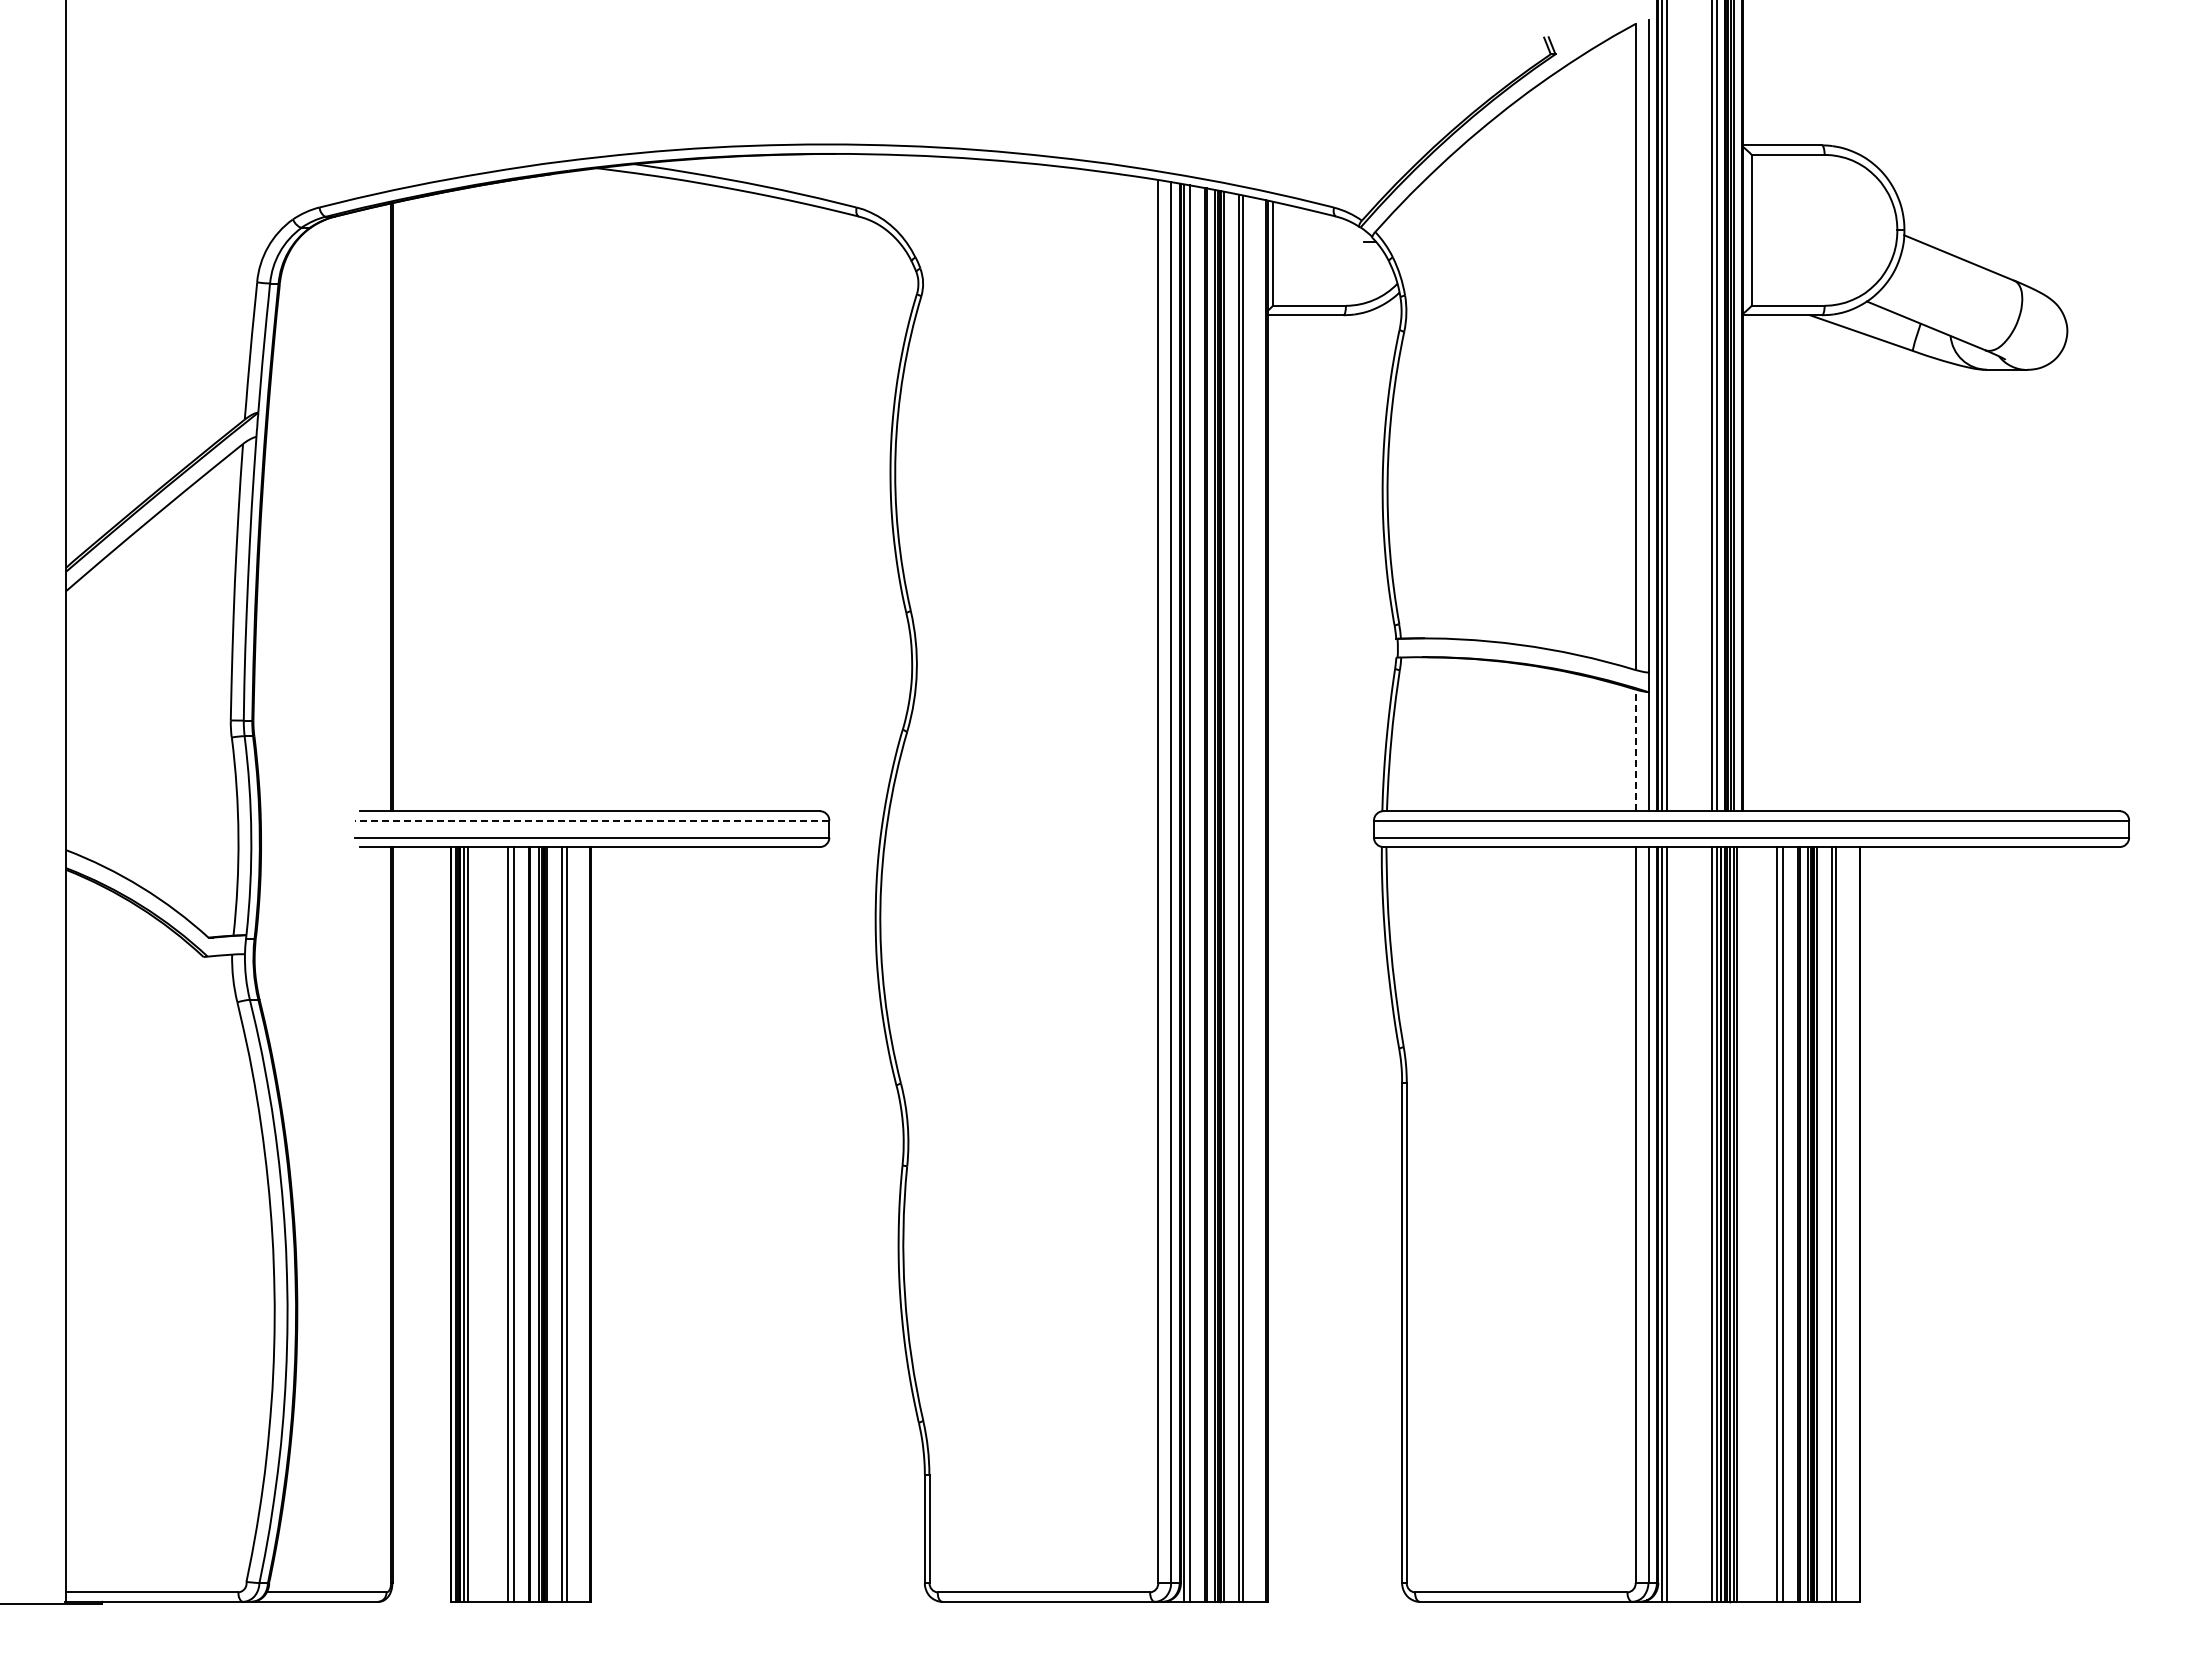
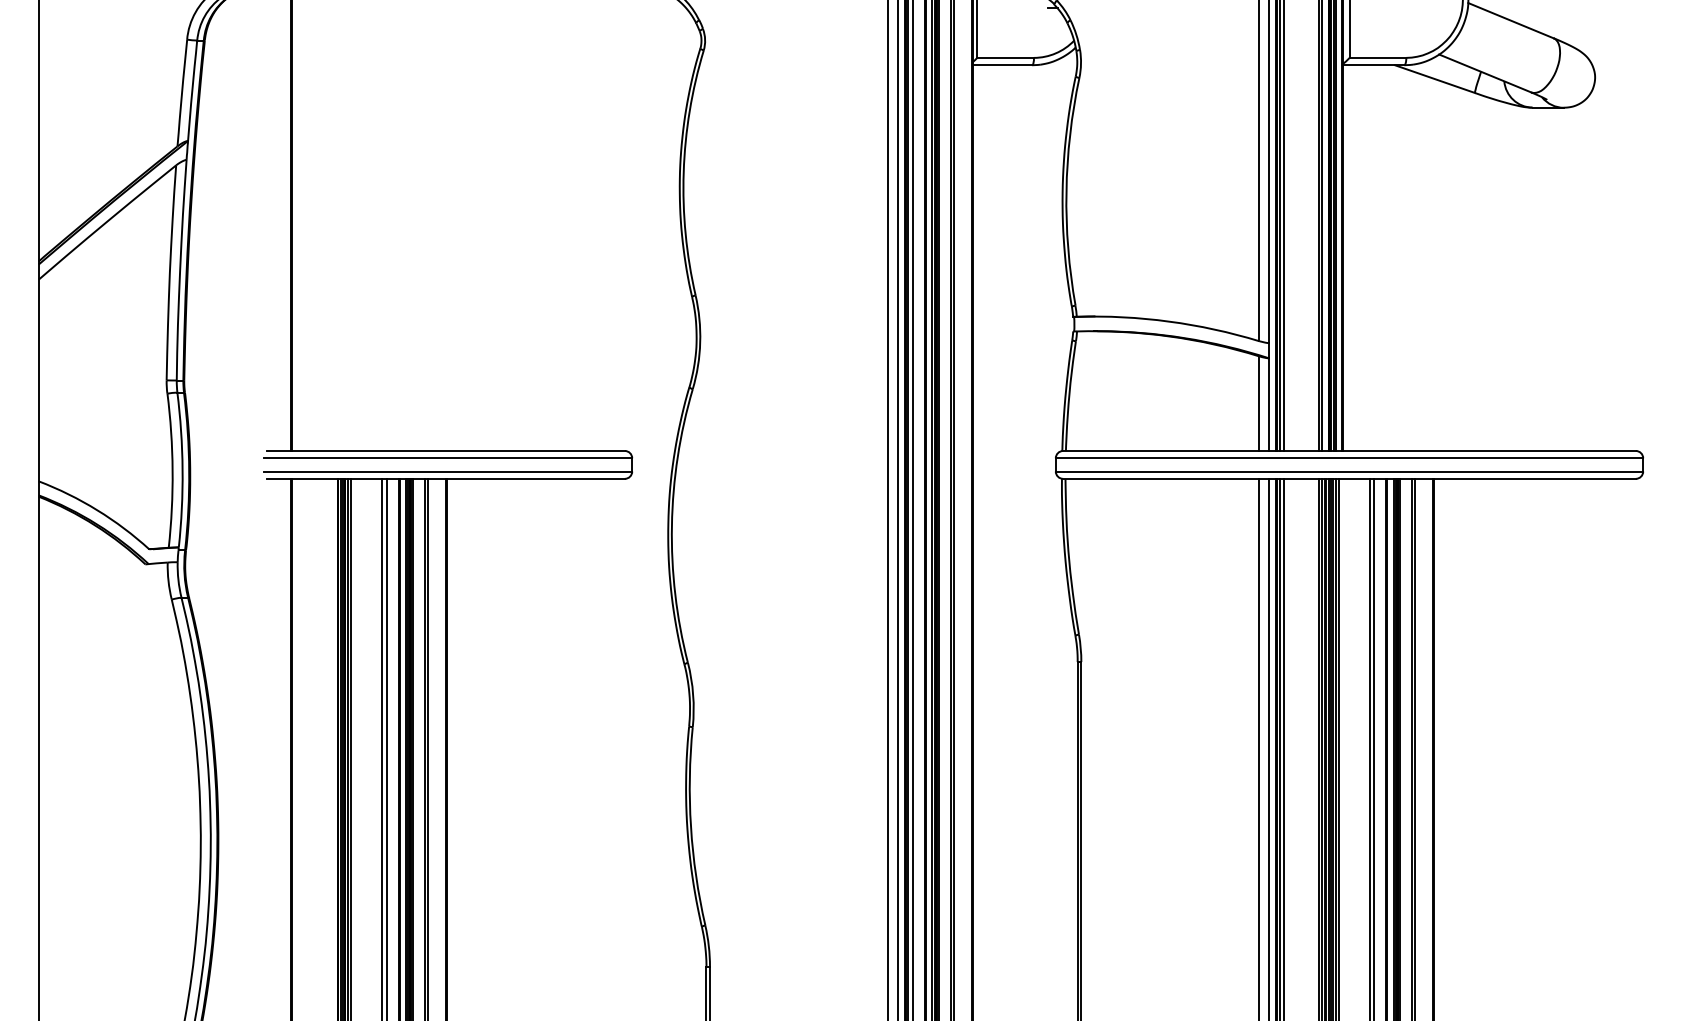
line: (1635, 750) -> (1259, 403), dashed -> solid
line: (591, 820) -> (447, 458), dashed -> solid

